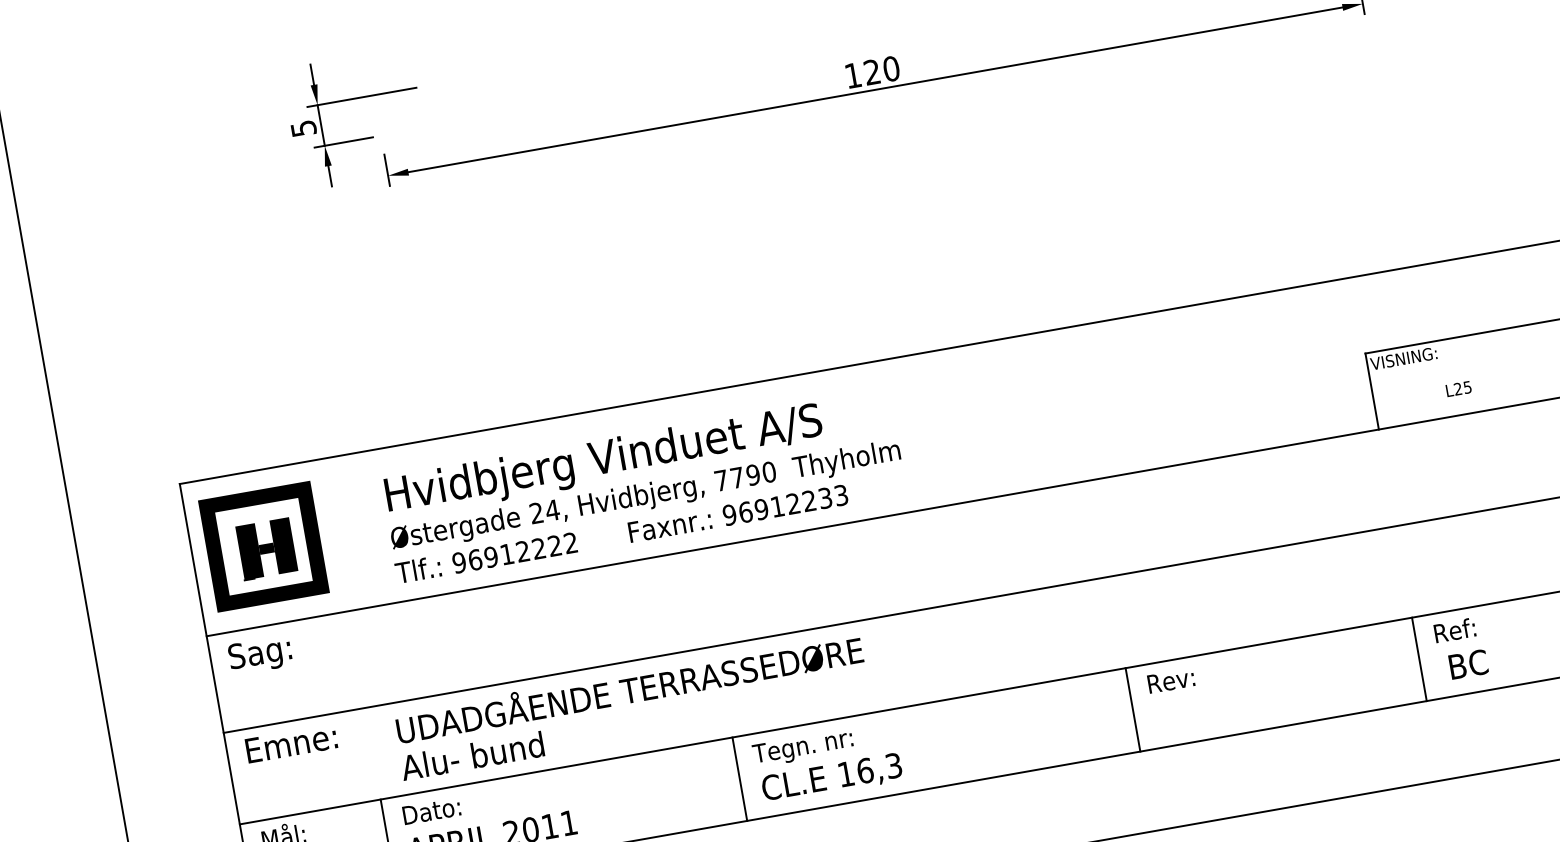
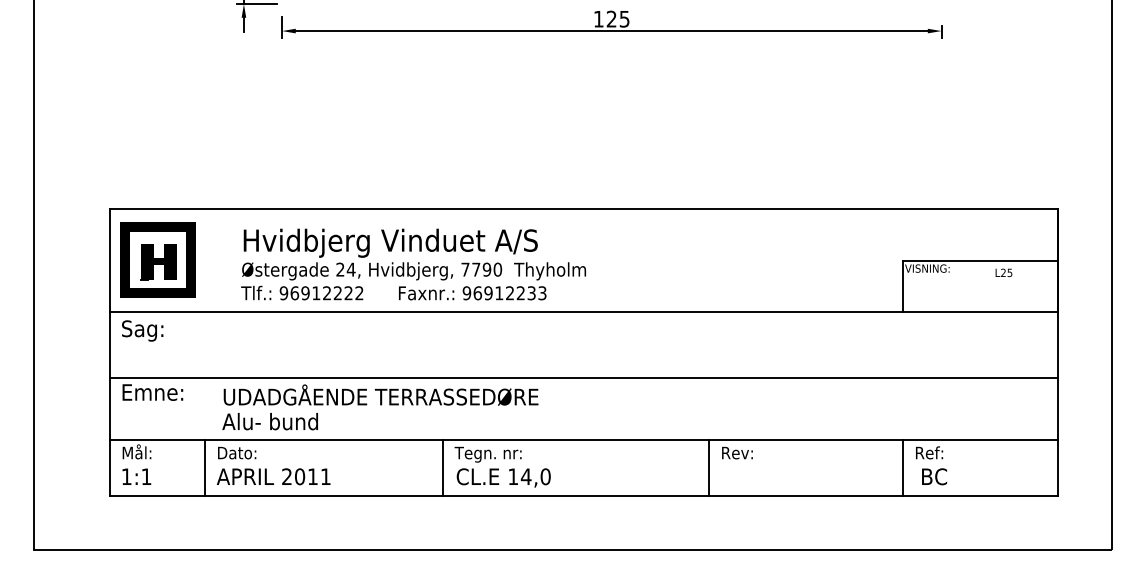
text: (890, 67) -> (624, 18), 120 -> 125
text: (1458, 388) -> (1003, 272), moved
text: (878, 768) -> (535, 476), 16,3 -> 14,0

